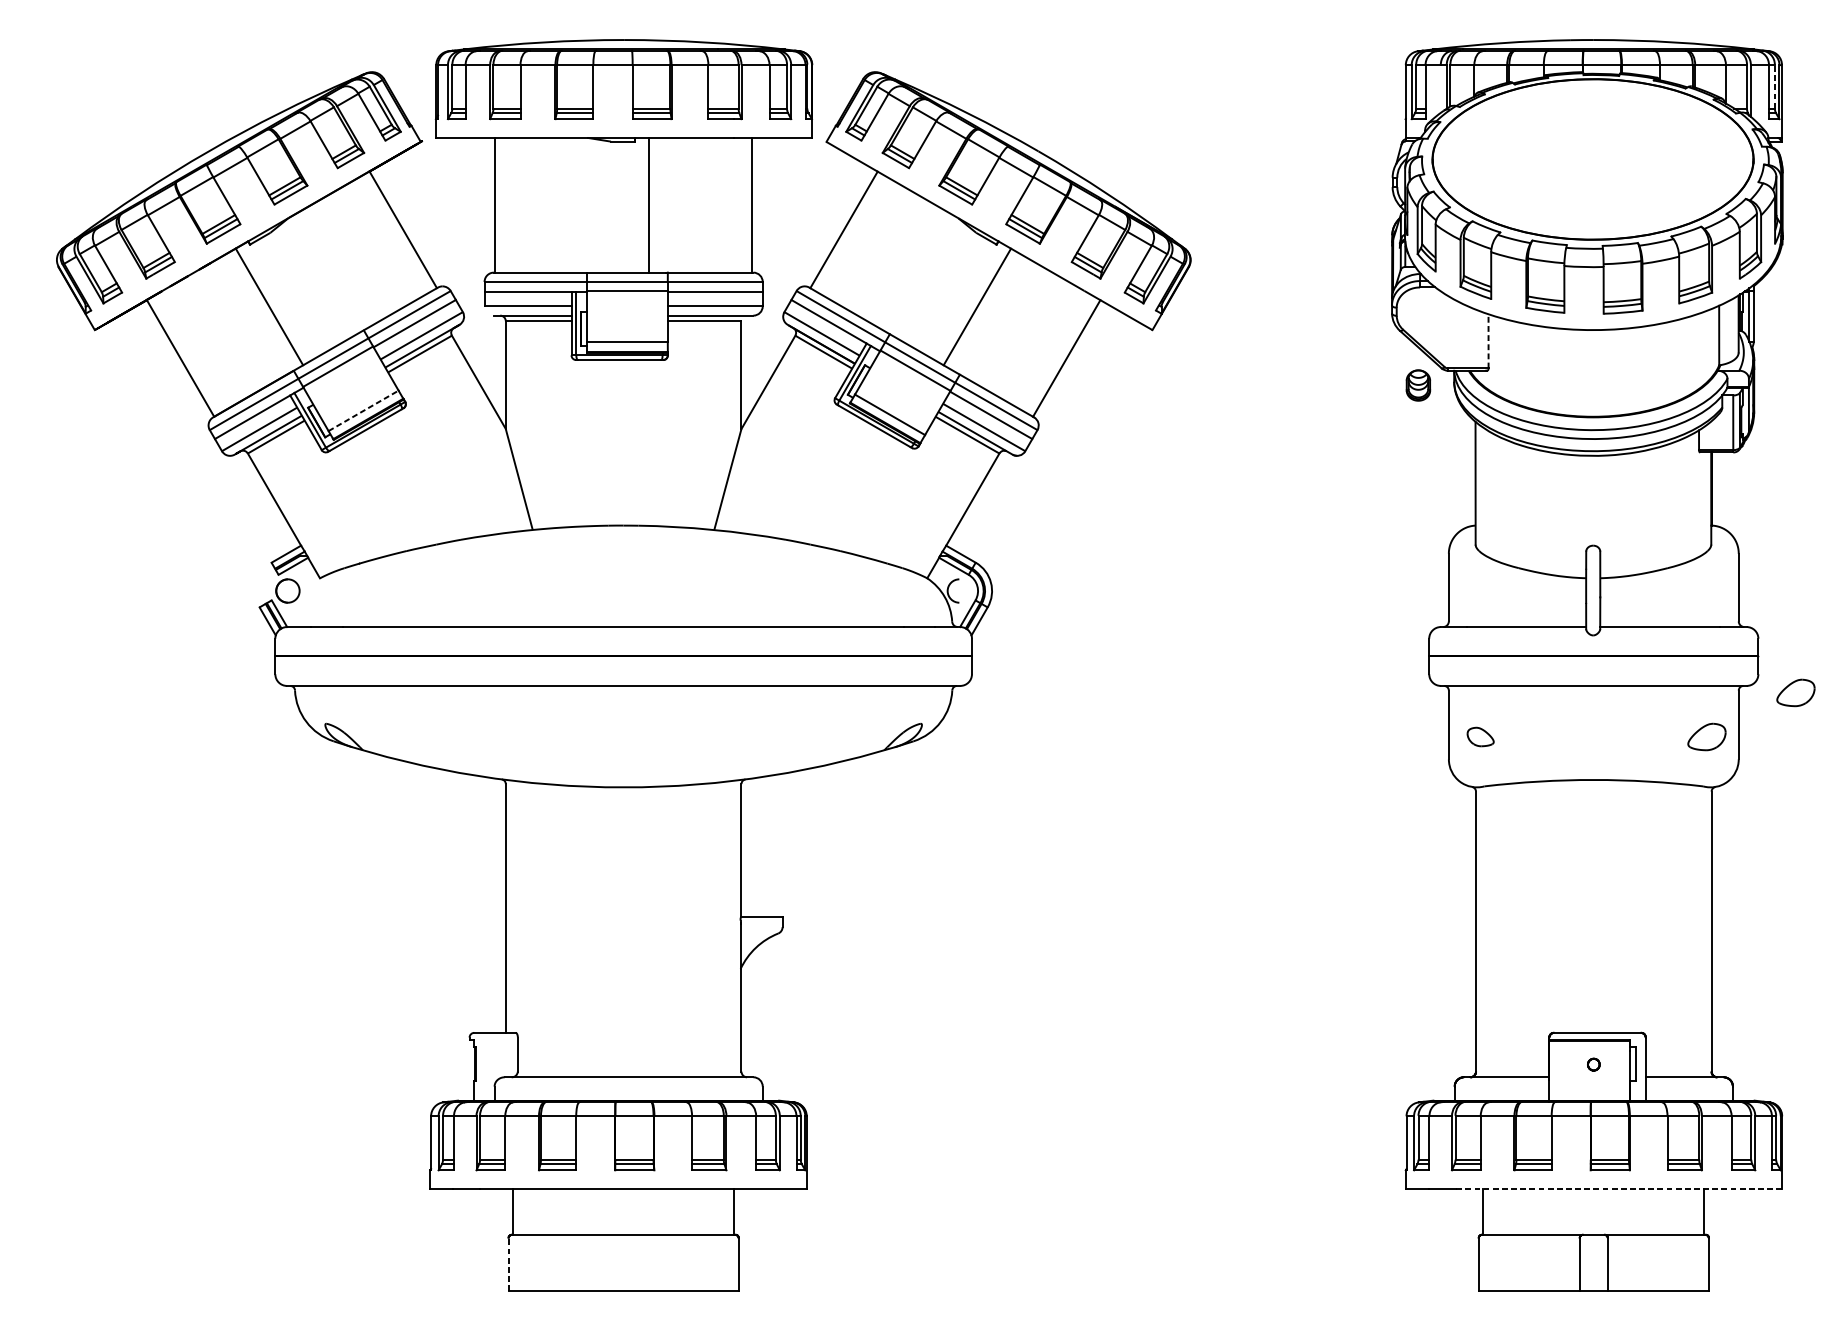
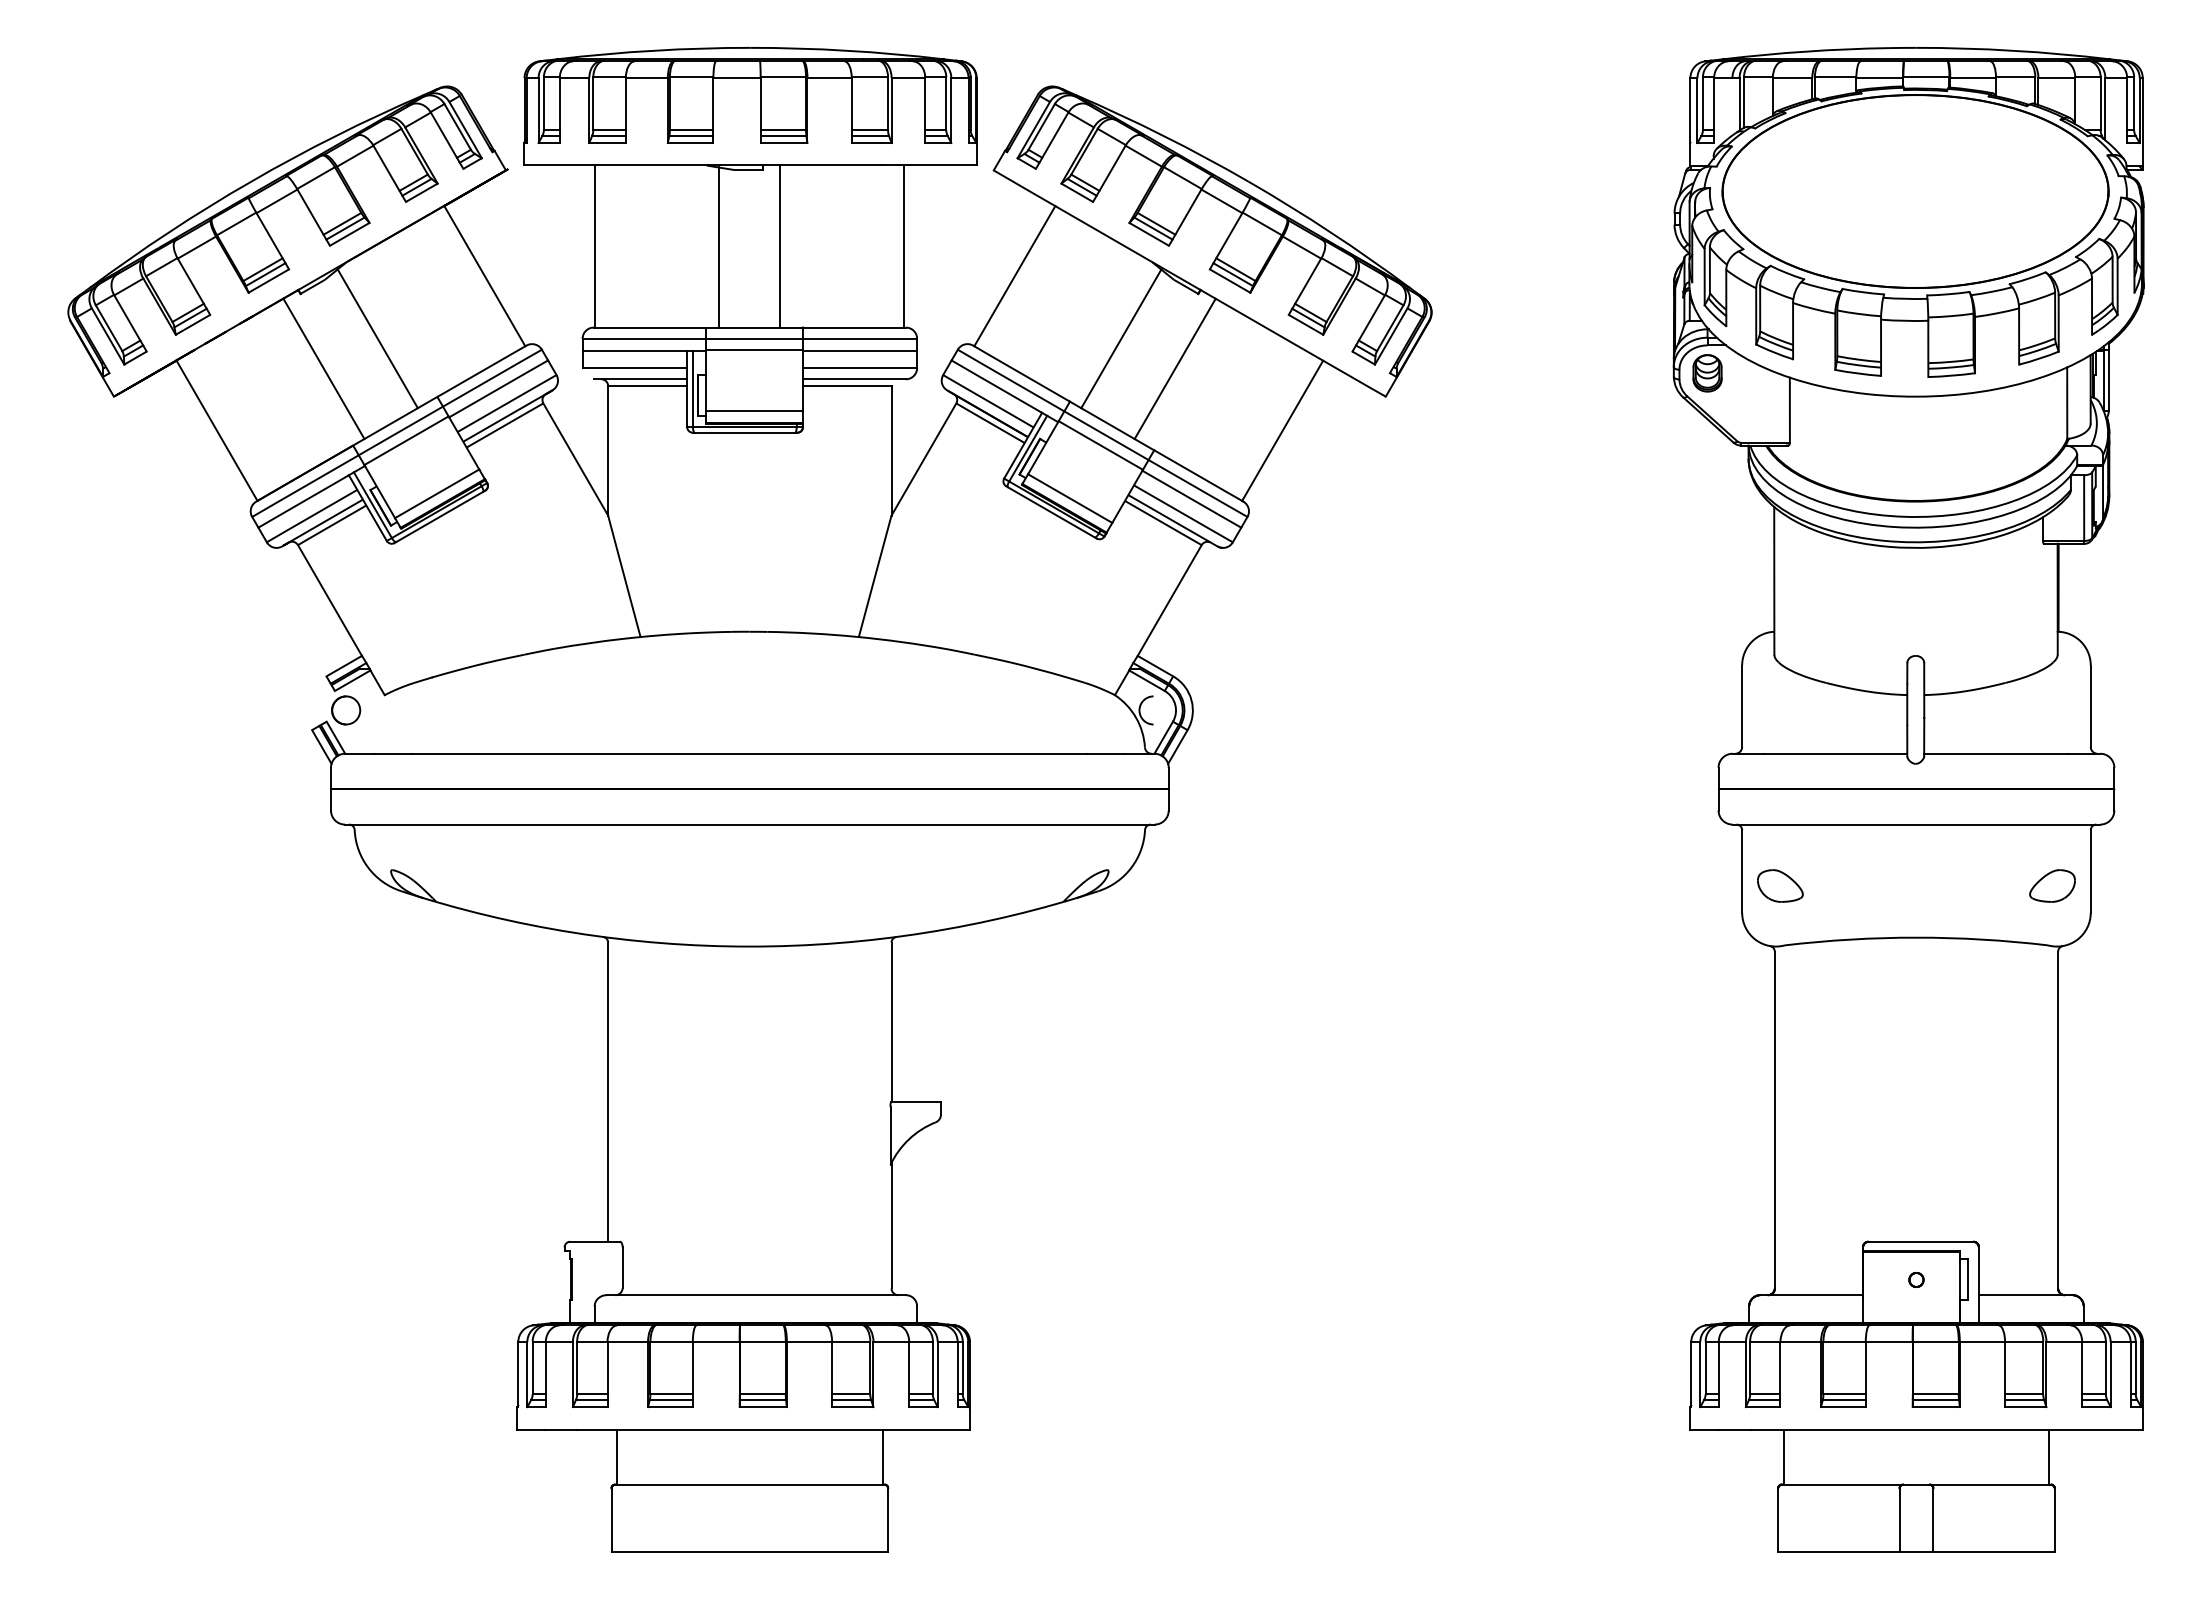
line: (1775, 86) -> (2134, 103), dashed -> solid
line: (597, 206) -> (718, 247), added
line: (314, 281) -> (377, 338), added
line: (932, 281) -> (1121, 338), added
line: (1488, 341) -> (1789, 410), dashed -> solid
part: (1418, 385) -> (1707, 373), moved
line: (363, 410) -> (437, 493), dashed -> solid
part: (1795, 692) -> (2159, 832), removed
part: (1480, 736) -> (1780, 885), size x1.43
line: (1618, 1188) -> (1946, 1429), dashed -> solid
line: (508, 1264) -> (611, 1520), dashed -> solid

